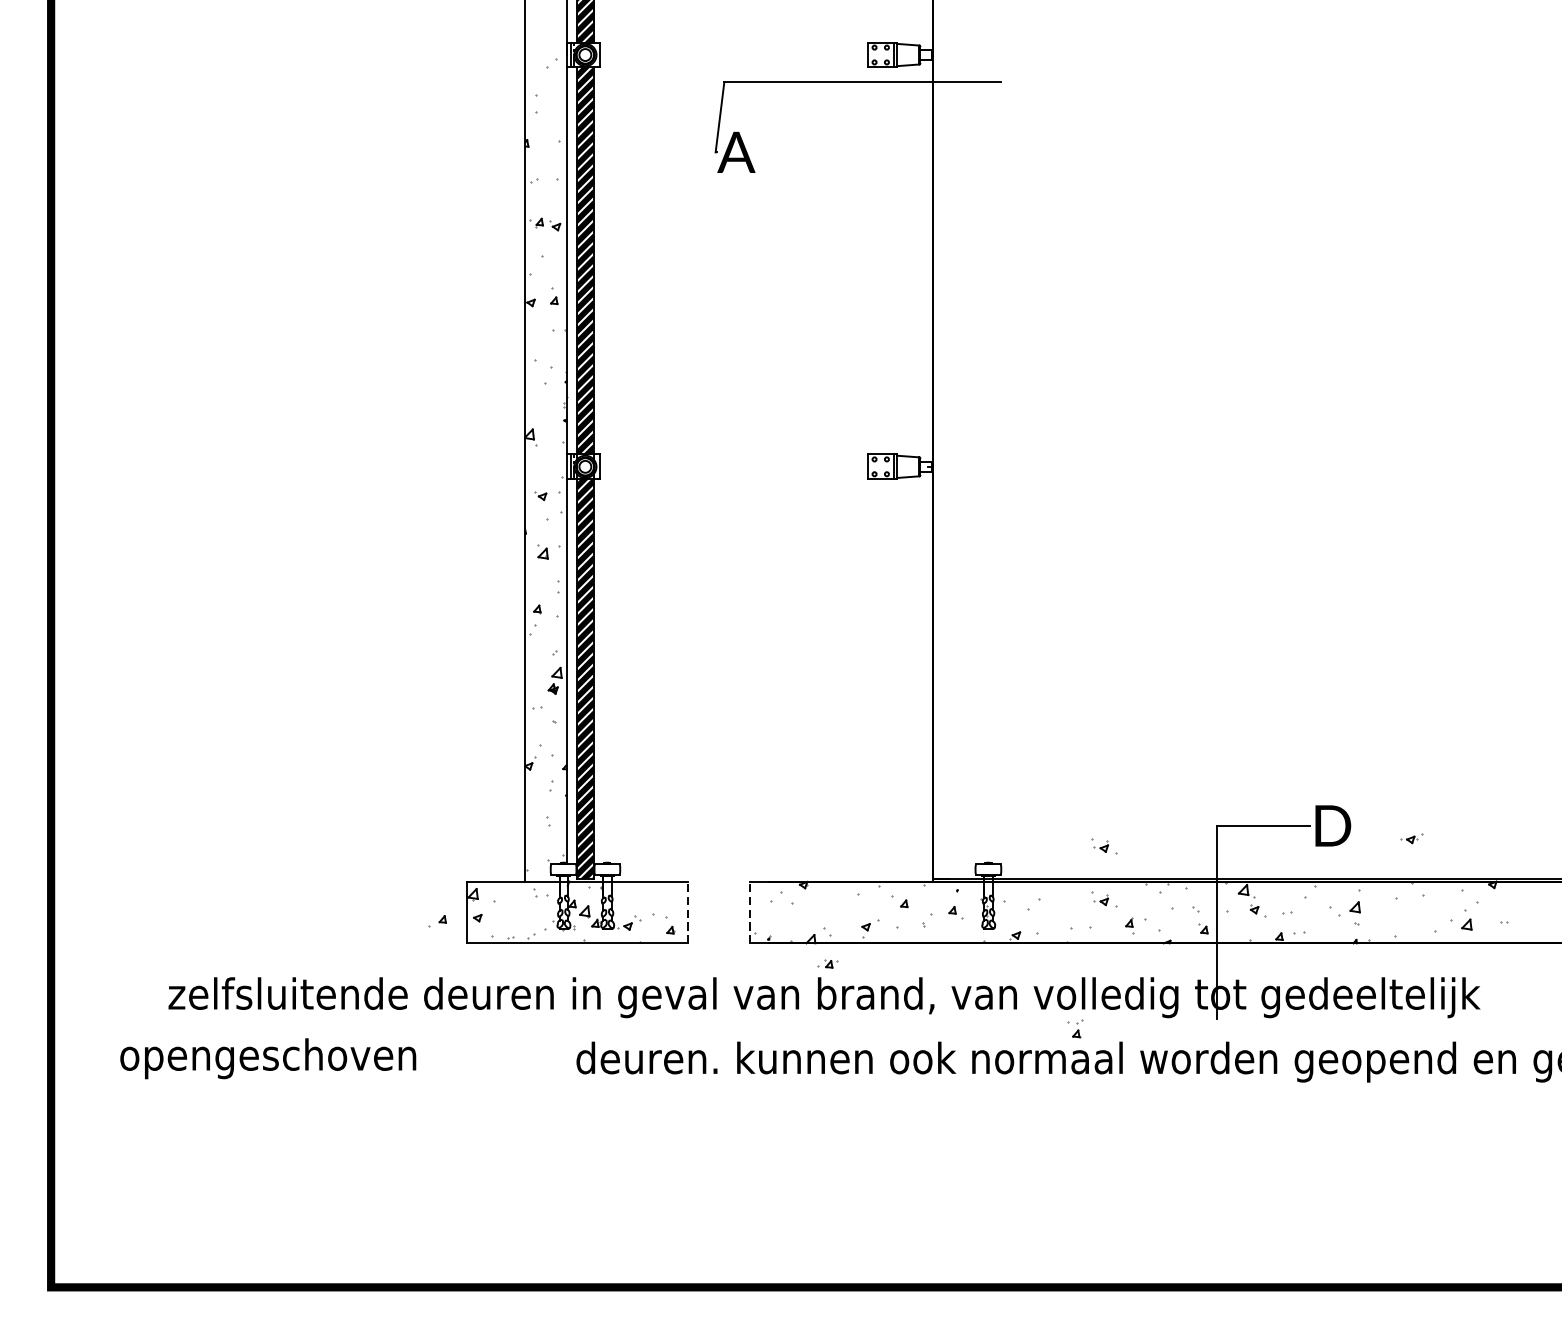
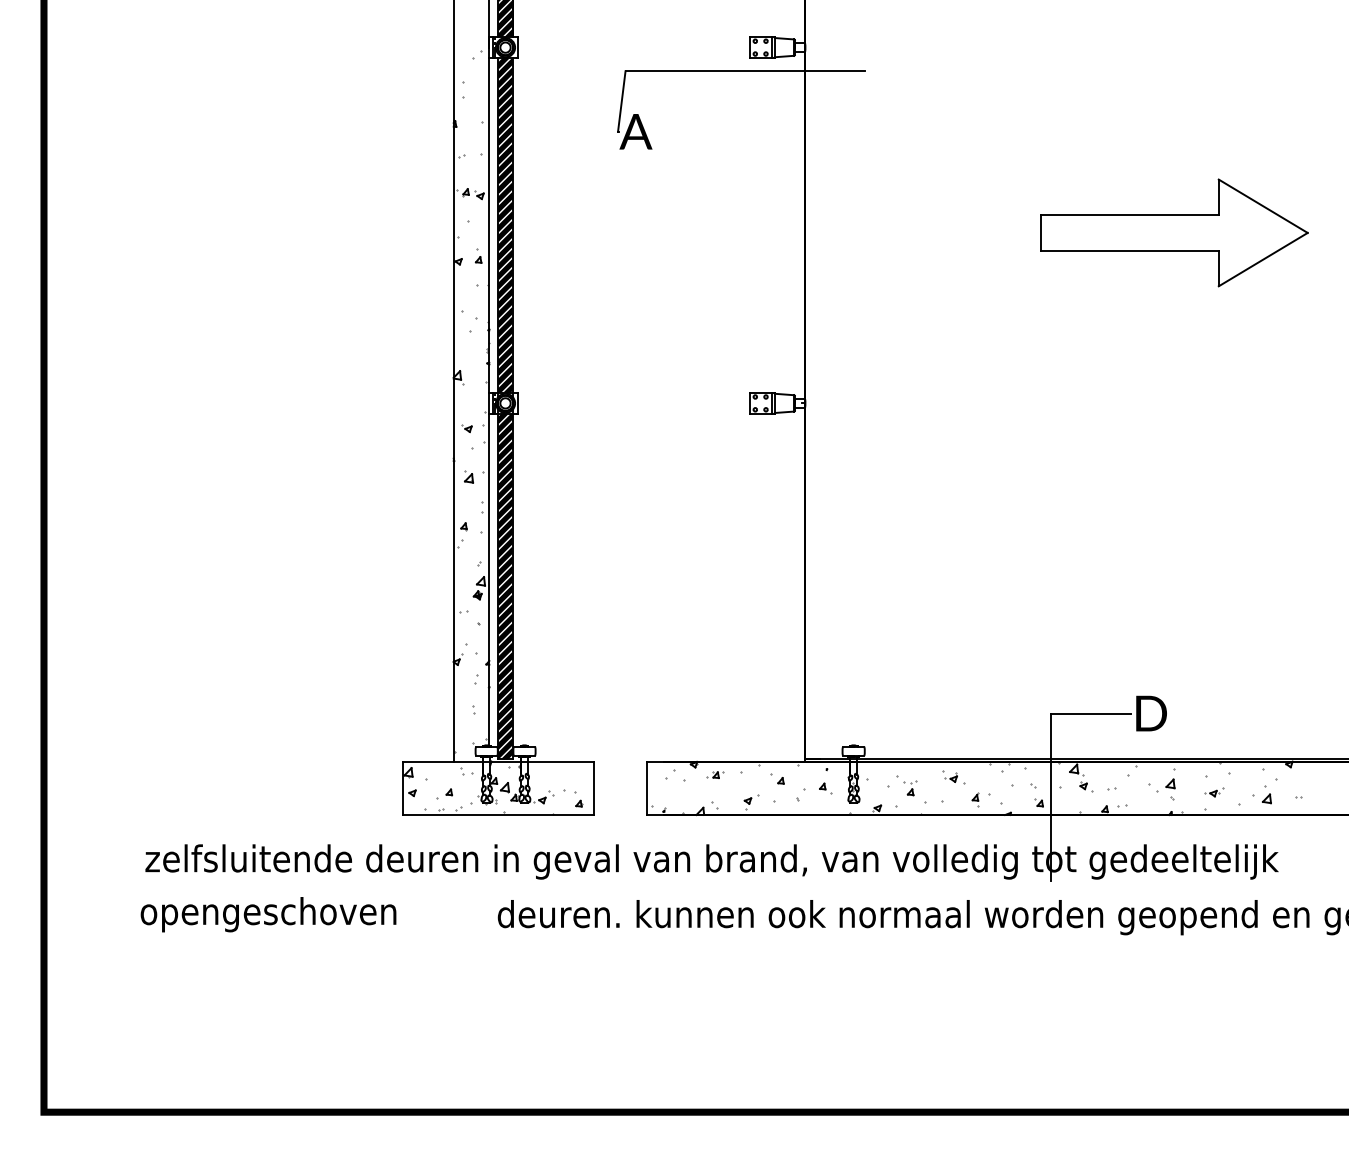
part: (1359, 269) -> (1174, 232), added
part: (1411, 838) -> (1214, 792), moved
part: (1103, 846) -> (953, 731), removed
line: (688, 912) -> (594, 788), dashed -> solid
line: (749, 912) -> (647, 788), dashed -> solid
part: (437, 920) -> (444, 793), moved
part: (828, 963) -> (715, 774), moved
part: (1076, 1029) -> (910, 788), moved
text: (268, 1058) -> (268, 914), moved

